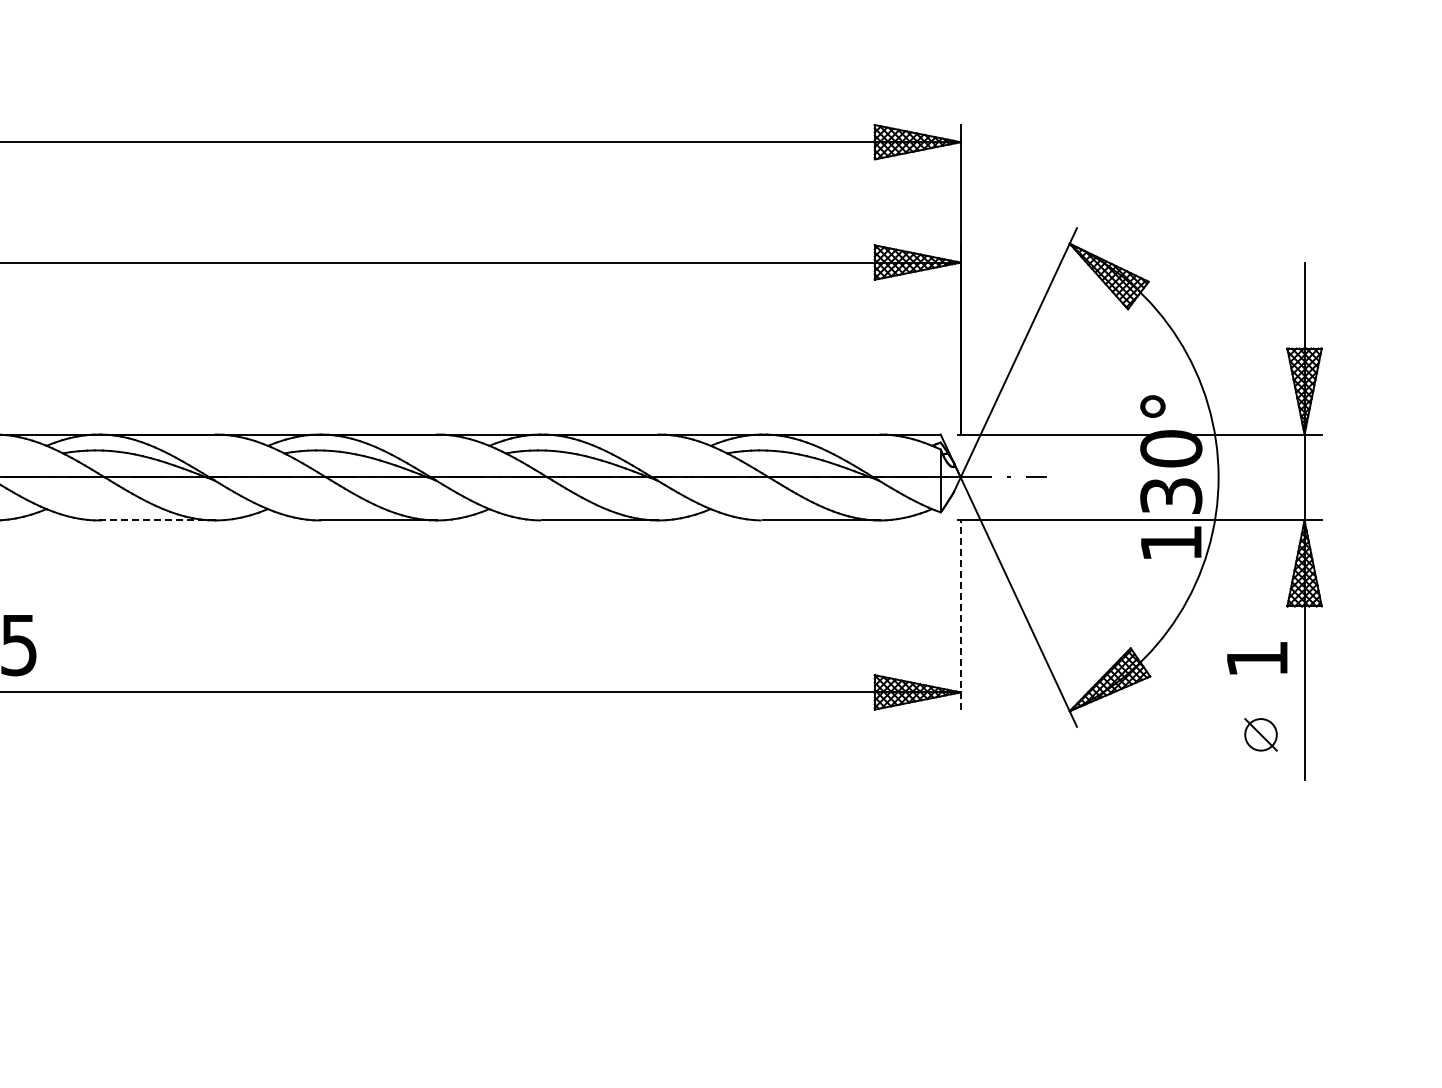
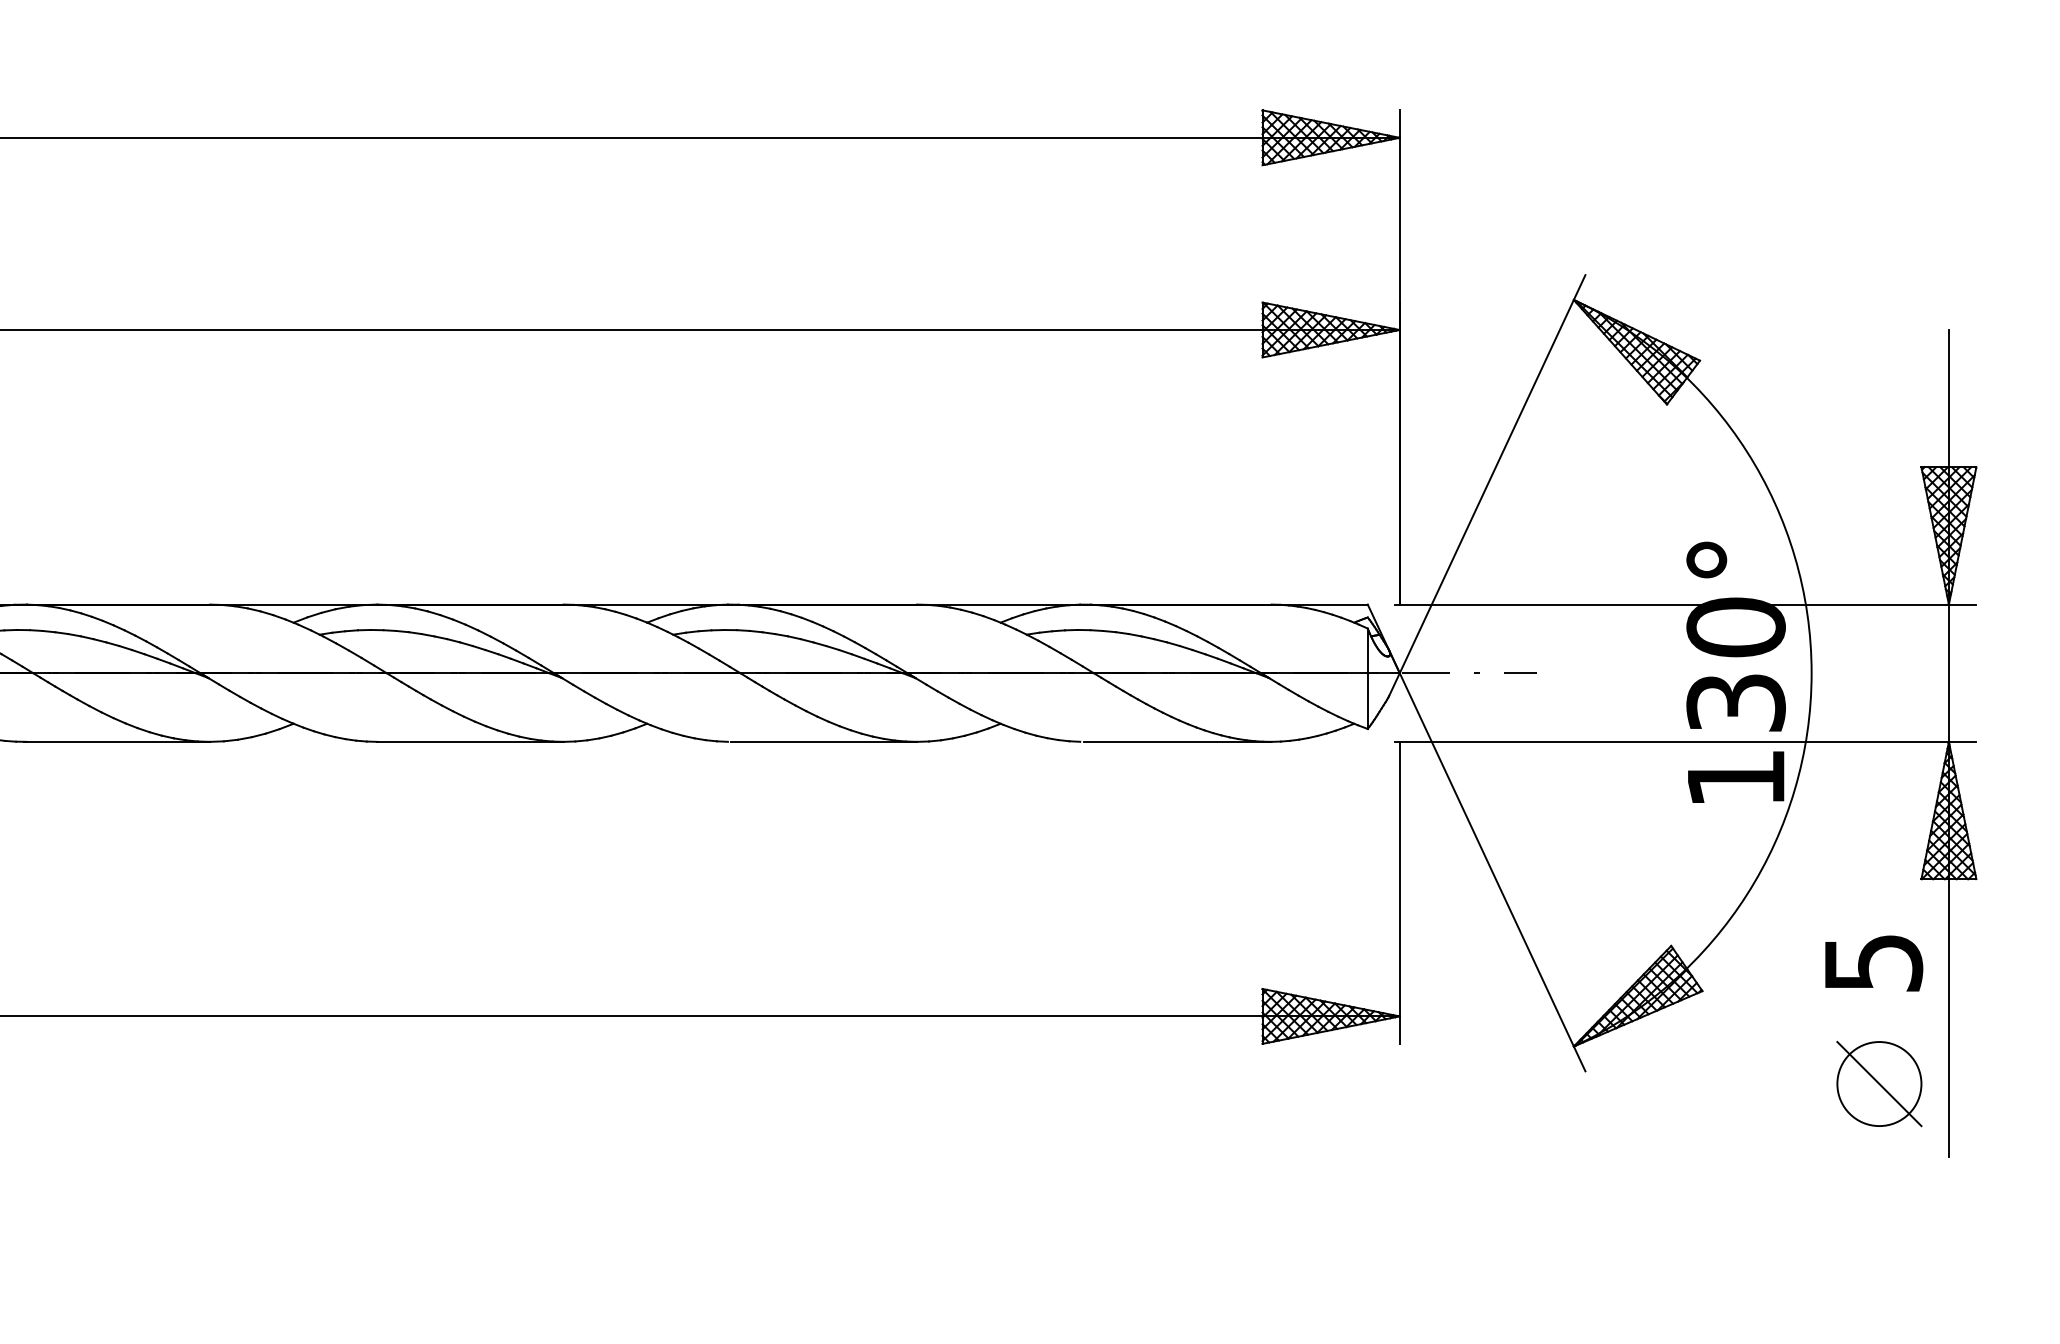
line: (156, 520) -> (115, 741), dashed -> solid
line: (960, 615) -> (1399, 893), dashed -> solid
text: (1257, 658) -> (1873, 962), 1 -> 5
part: (1260, 734) -> (1878, 1083), size x1.67

